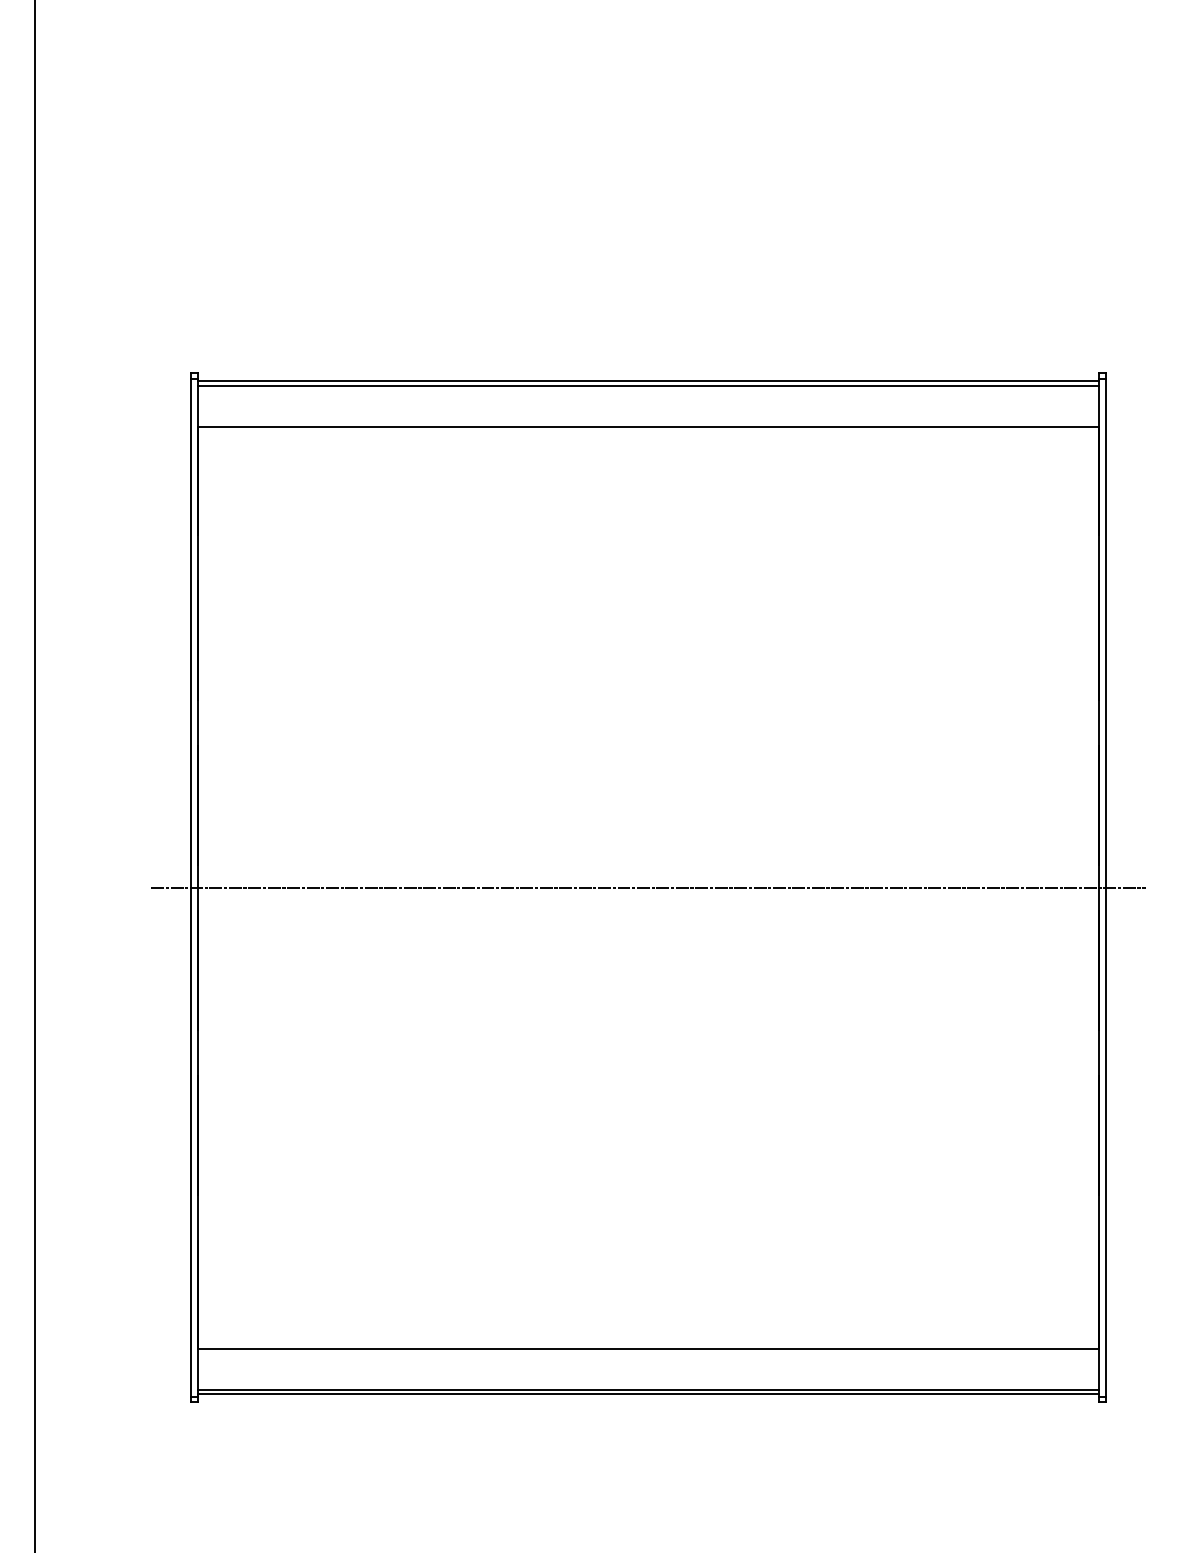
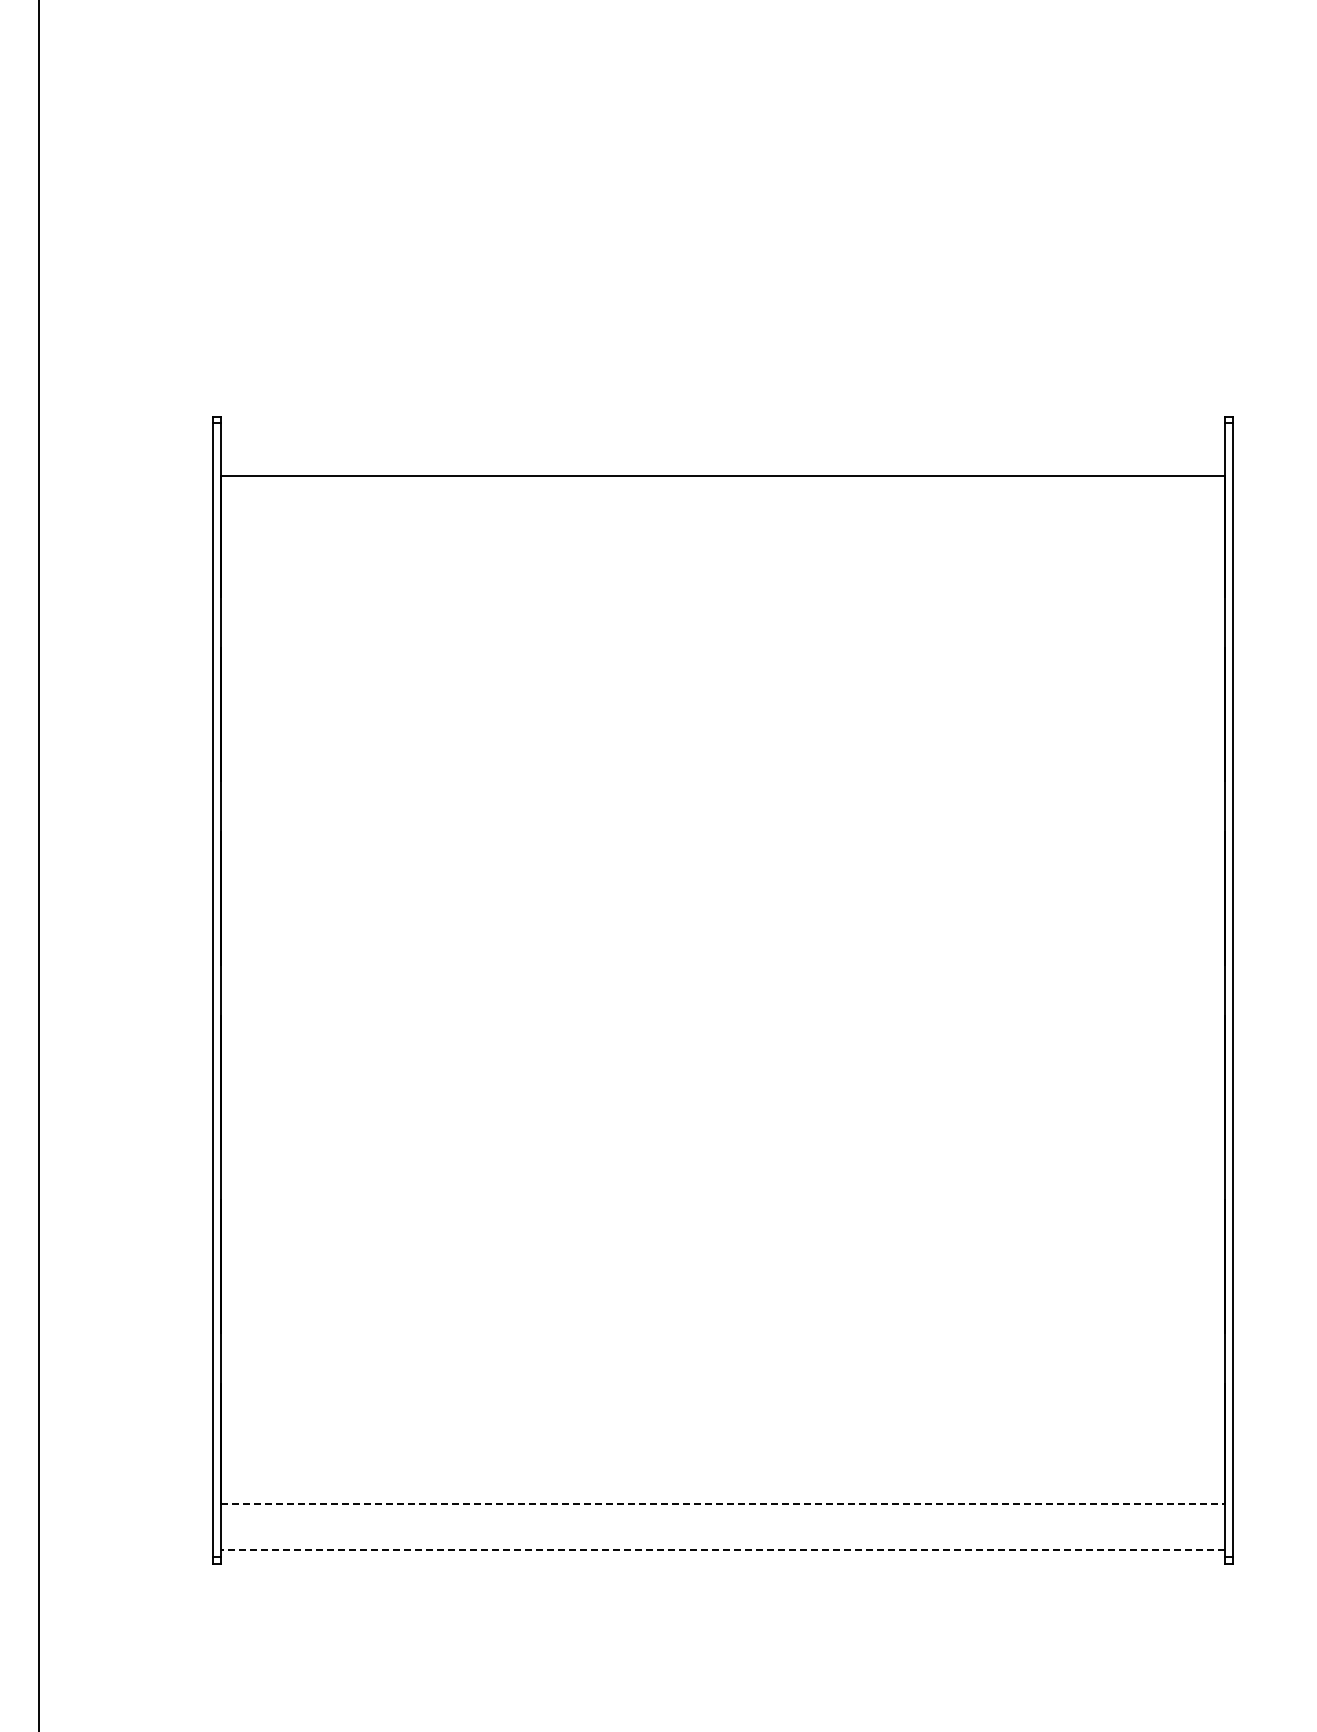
line: (647, 381) -> (722, 425), removed
line: (647, 385) -> (722, 430), removed
line: (647, 888) -> (722, 990), removed
line: (648, 1348) -> (723, 1503), solid -> dashed
line: (647, 1389) -> (722, 1549), solid -> dashed
line: (647, 1393) -> (722, 1554), removed

